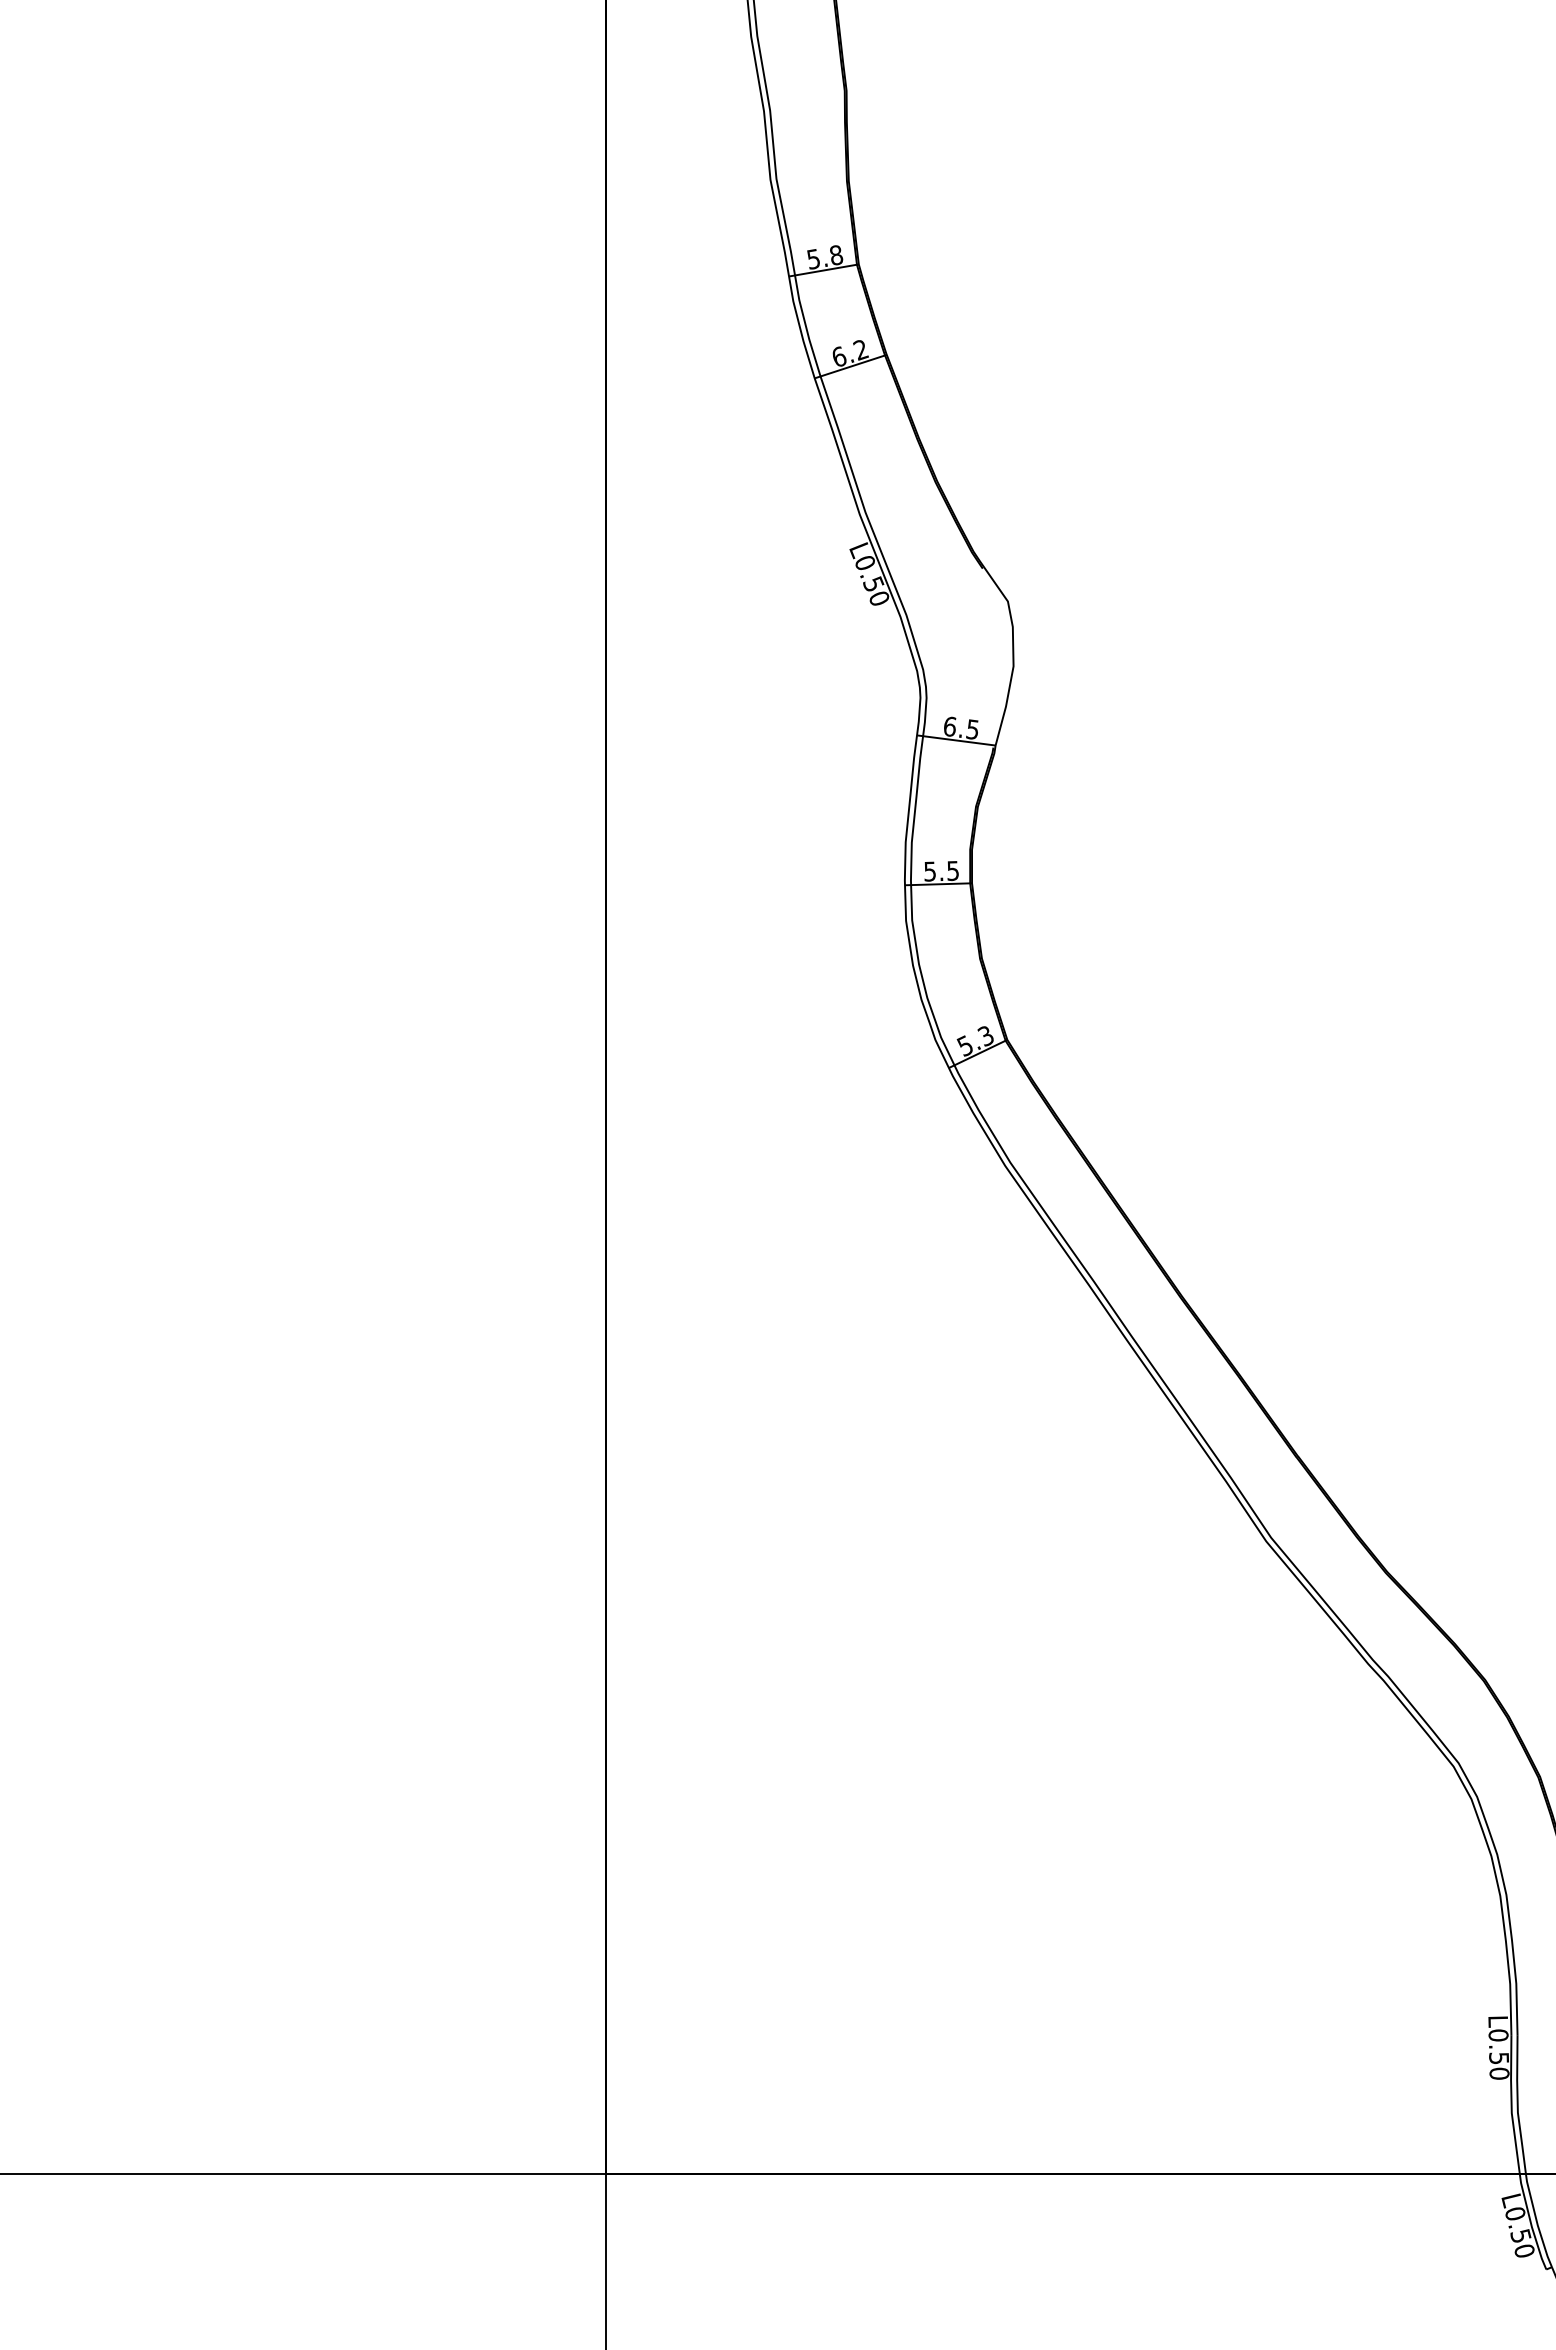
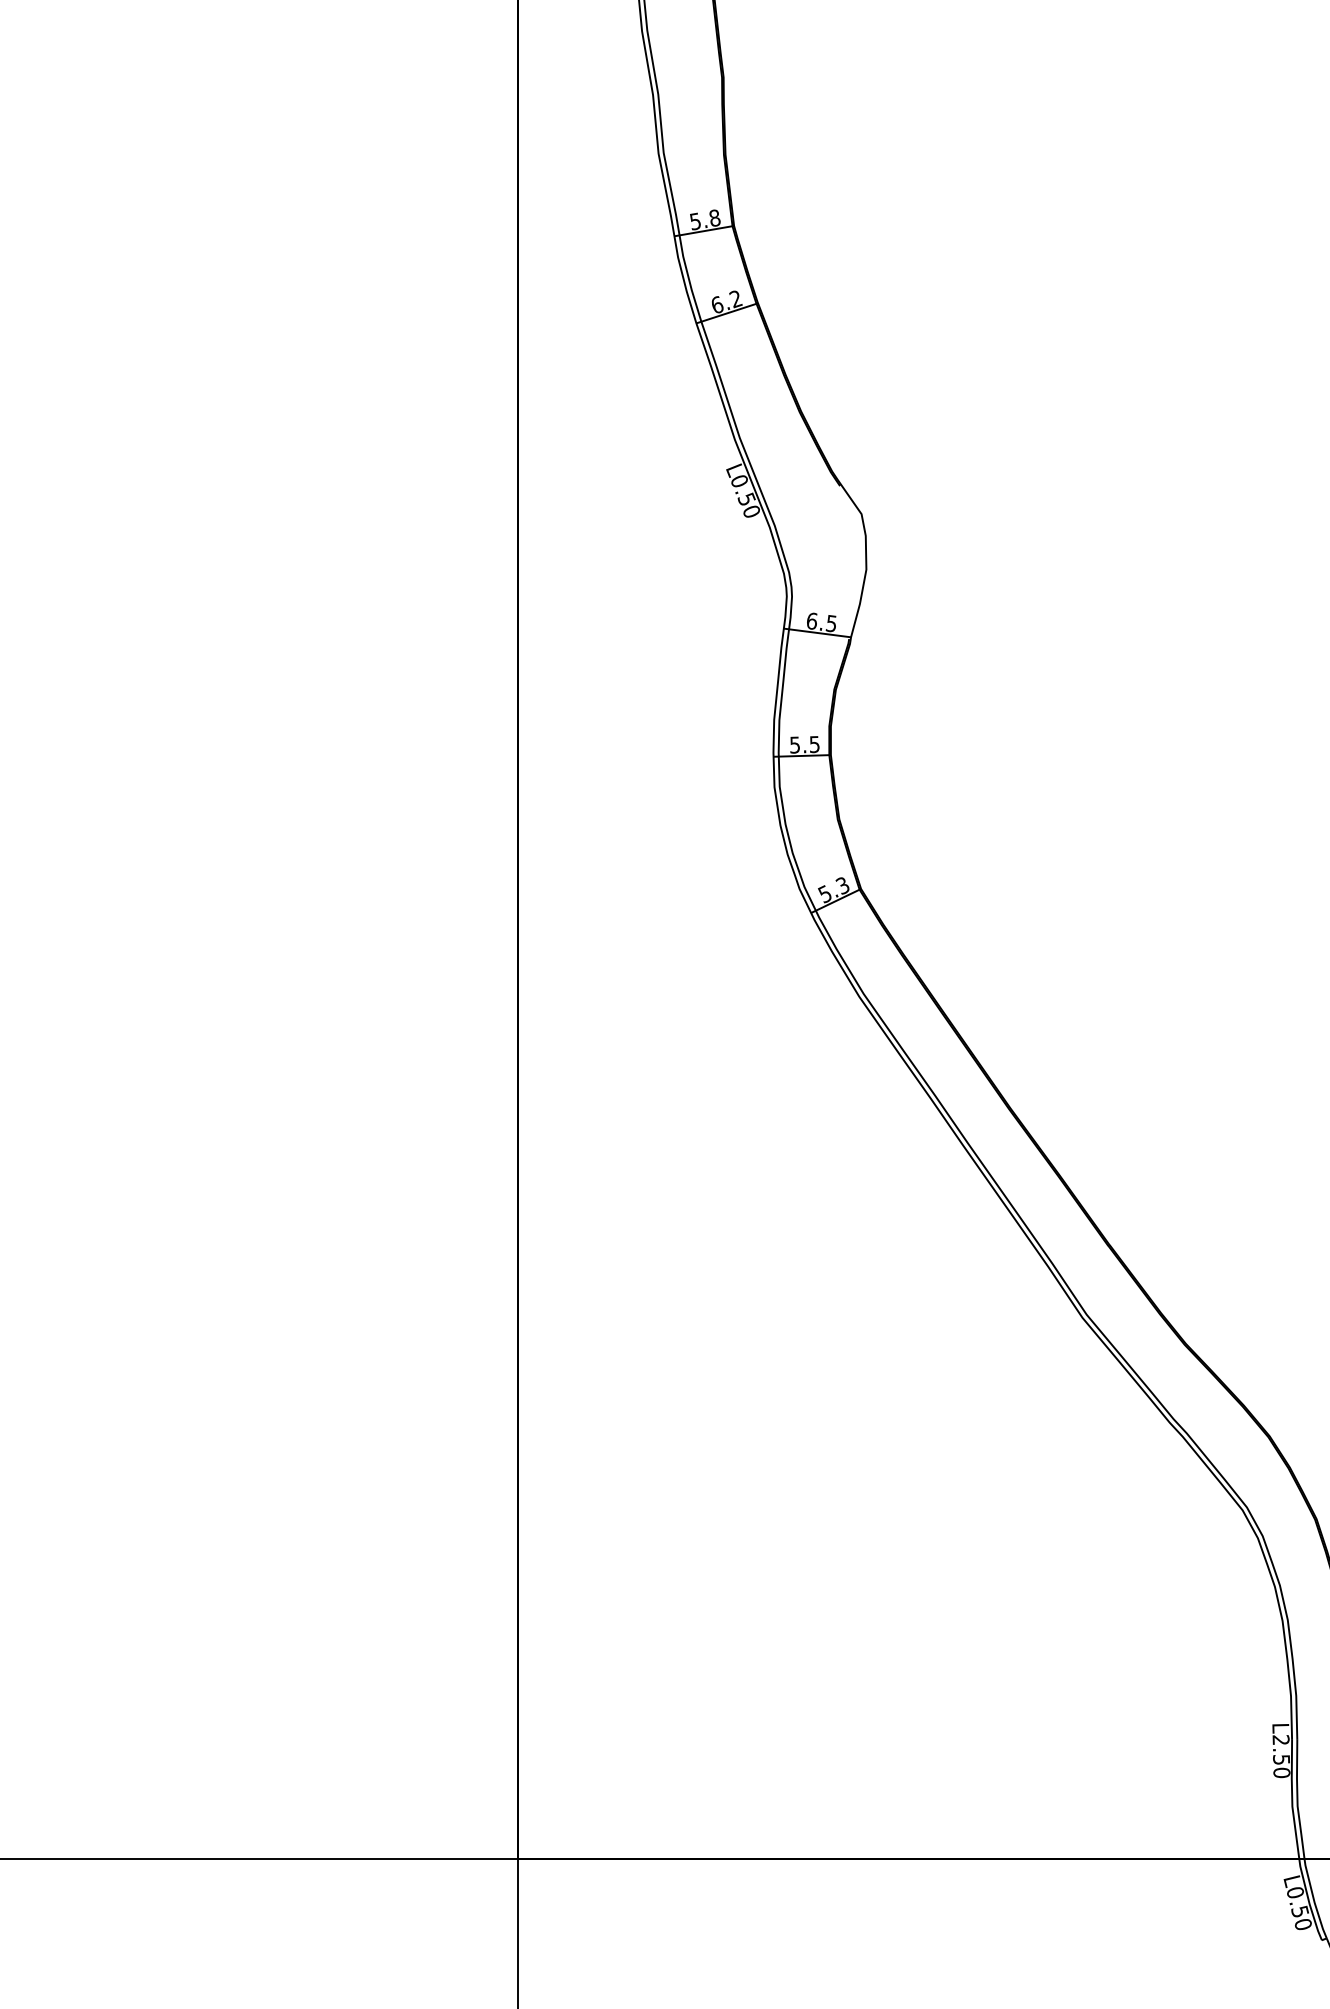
text: (1498, 2035) -> (1281, 1740), L0.50 -> L2.50

